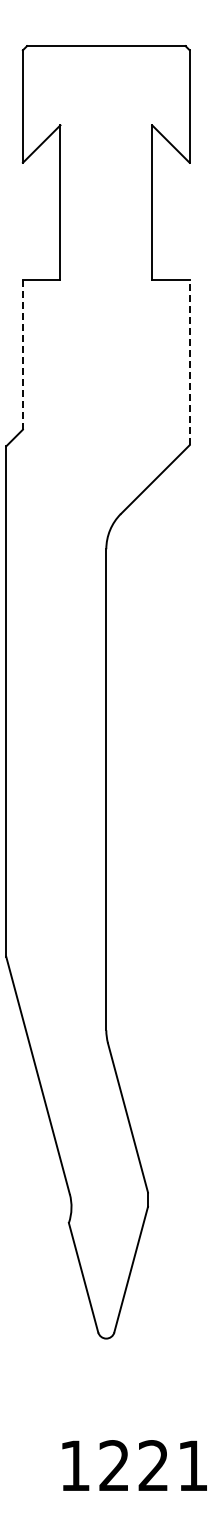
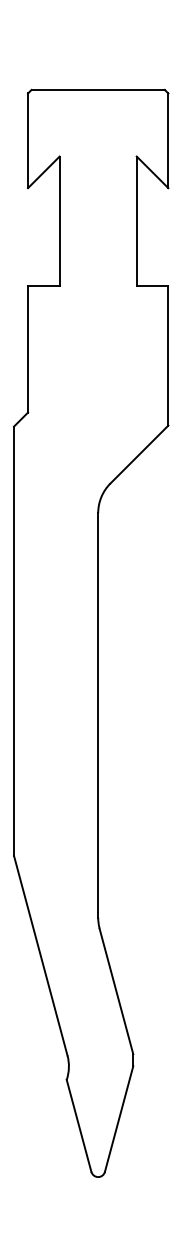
line: (22, 355) -> (27, 350), dashed -> solid
line: (189, 362) -> (168, 356), dashed -> solid

